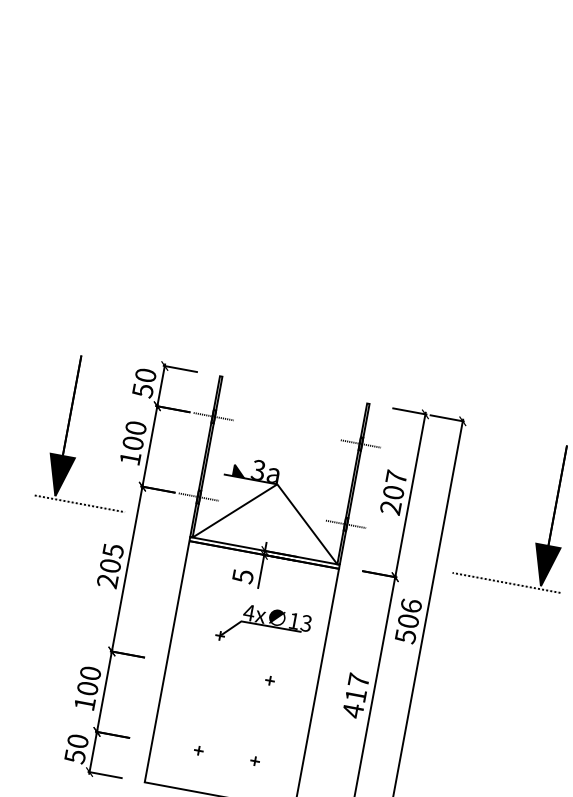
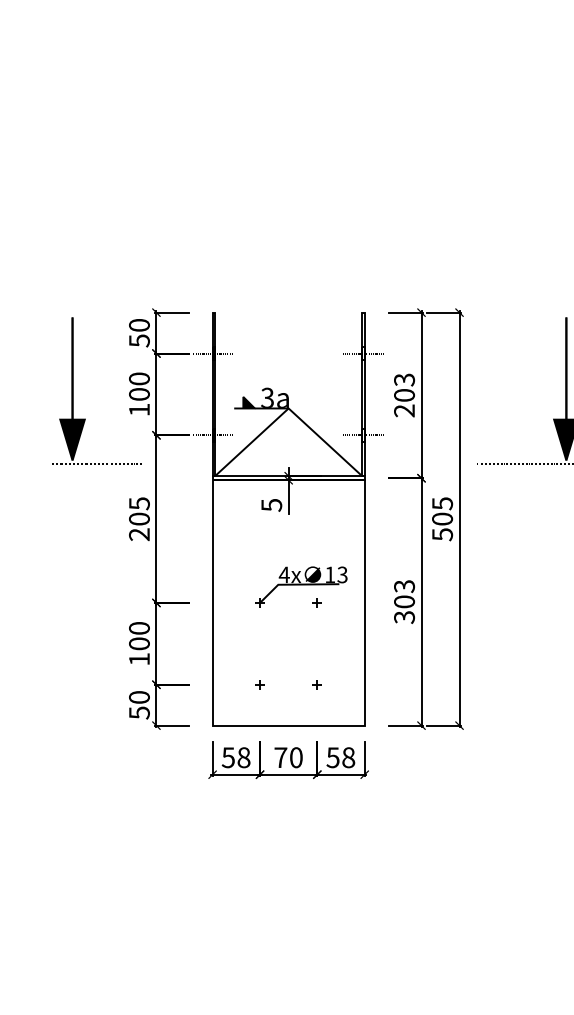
text: (396, 476) -> (404, 379), 207 -> 203
text: (411, 605) -> (442, 503), 506 -> 505
part: (263, 627) -> (301, 586), moved
text: (355, 696) -> (404, 602), 417 -> 303

